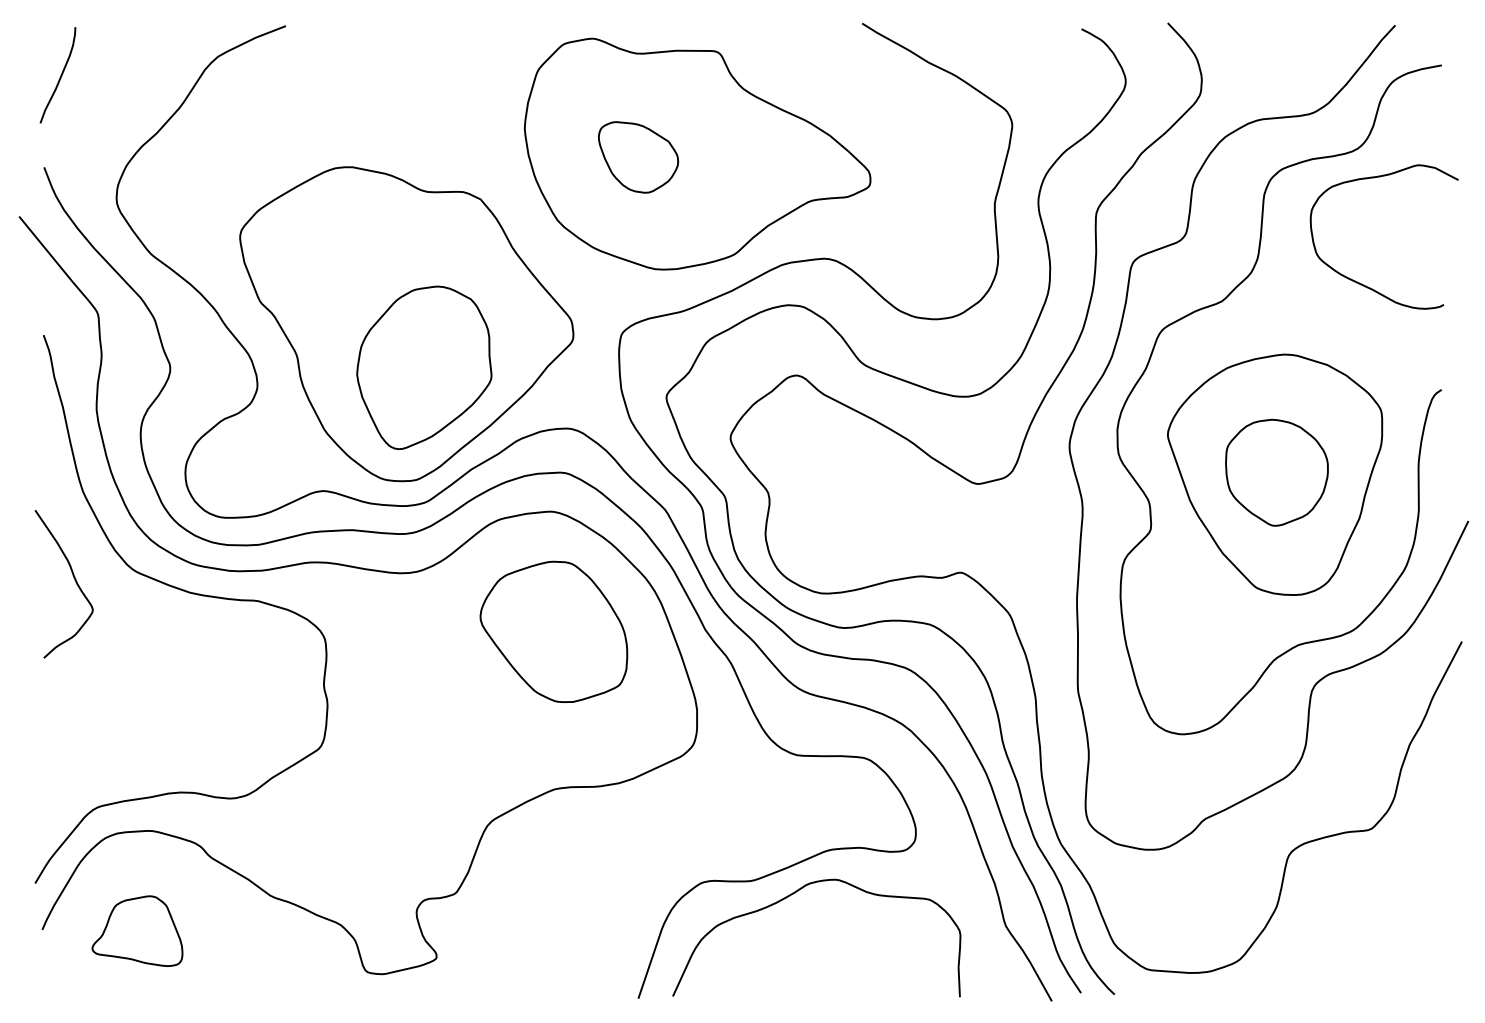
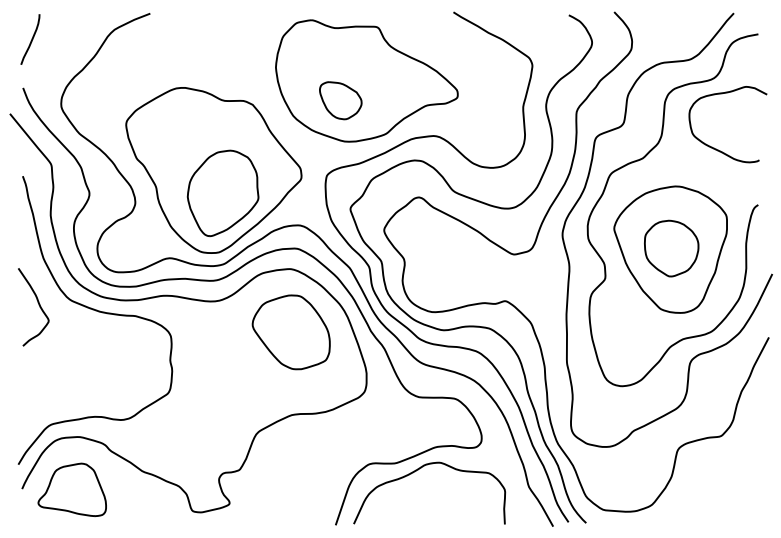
part: (637, 156) -> (340, 100), moved
part: (136, 930) -> (71, 489), size x1.43

